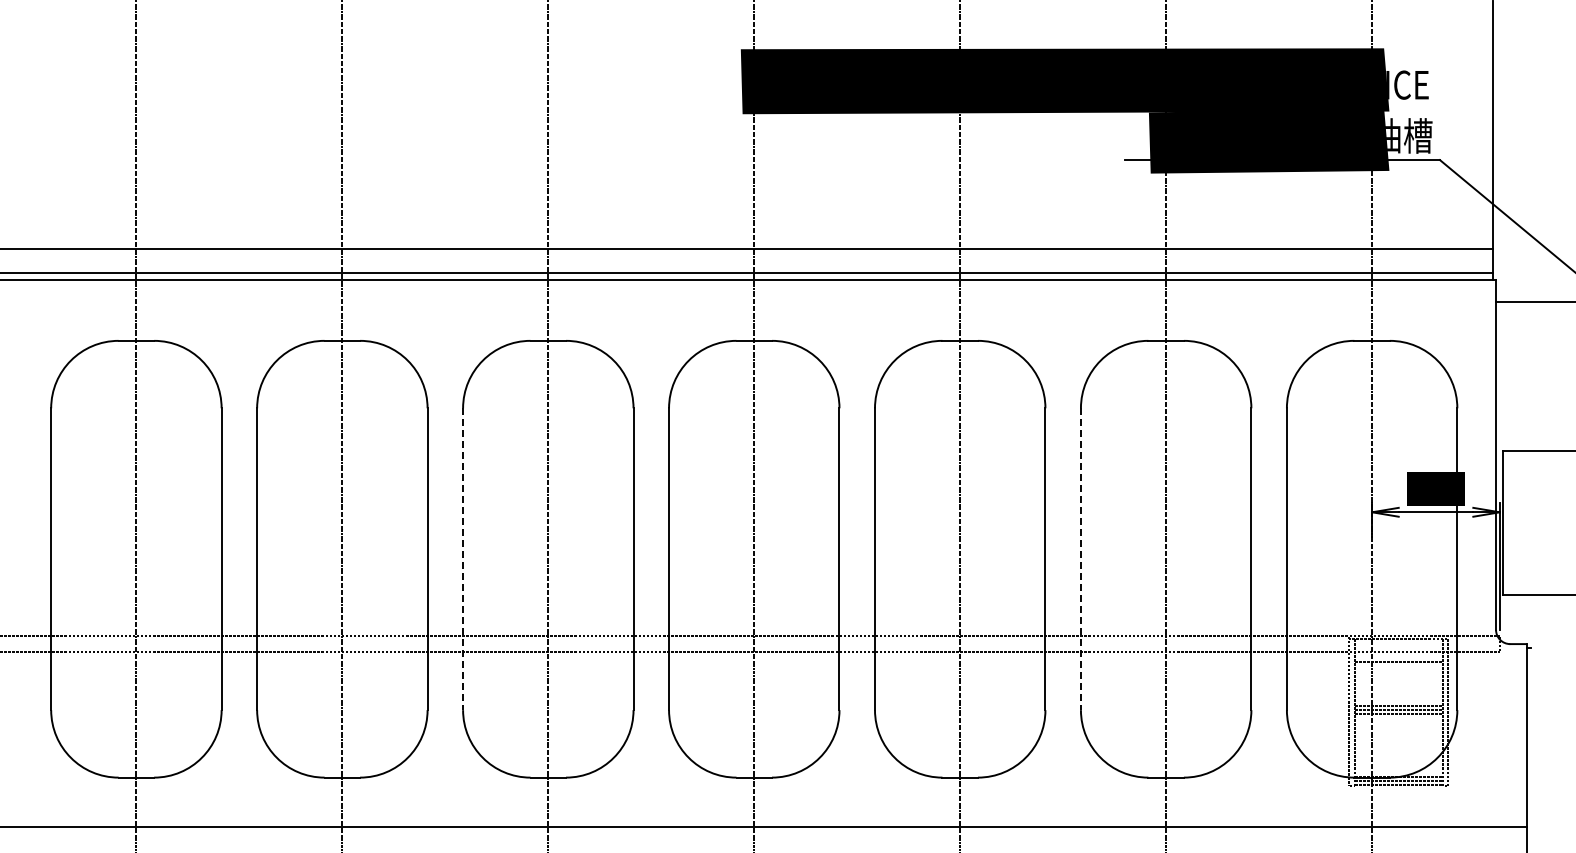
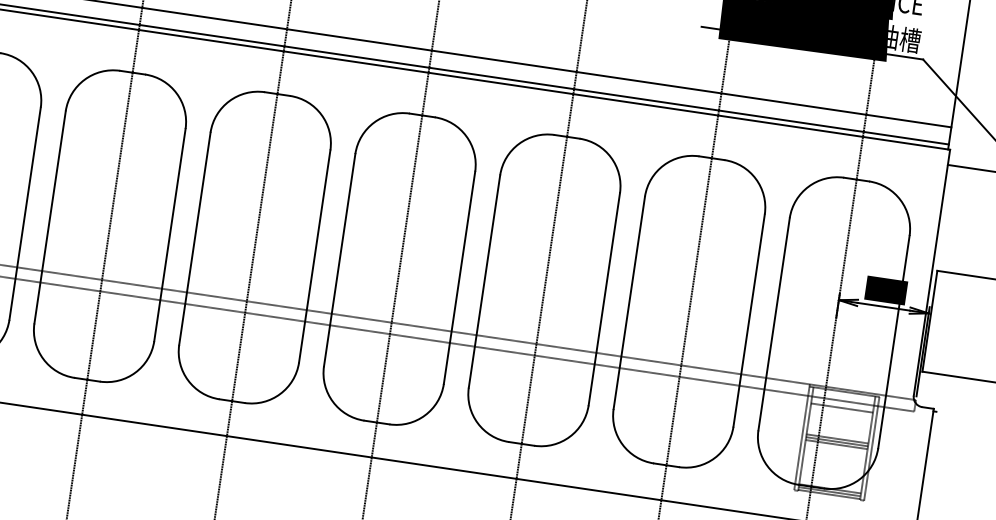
line: (463, 559) -> (195, 238), dashed -> solid
line: (1080, 559) -> (628, 303), dashed -> solid

